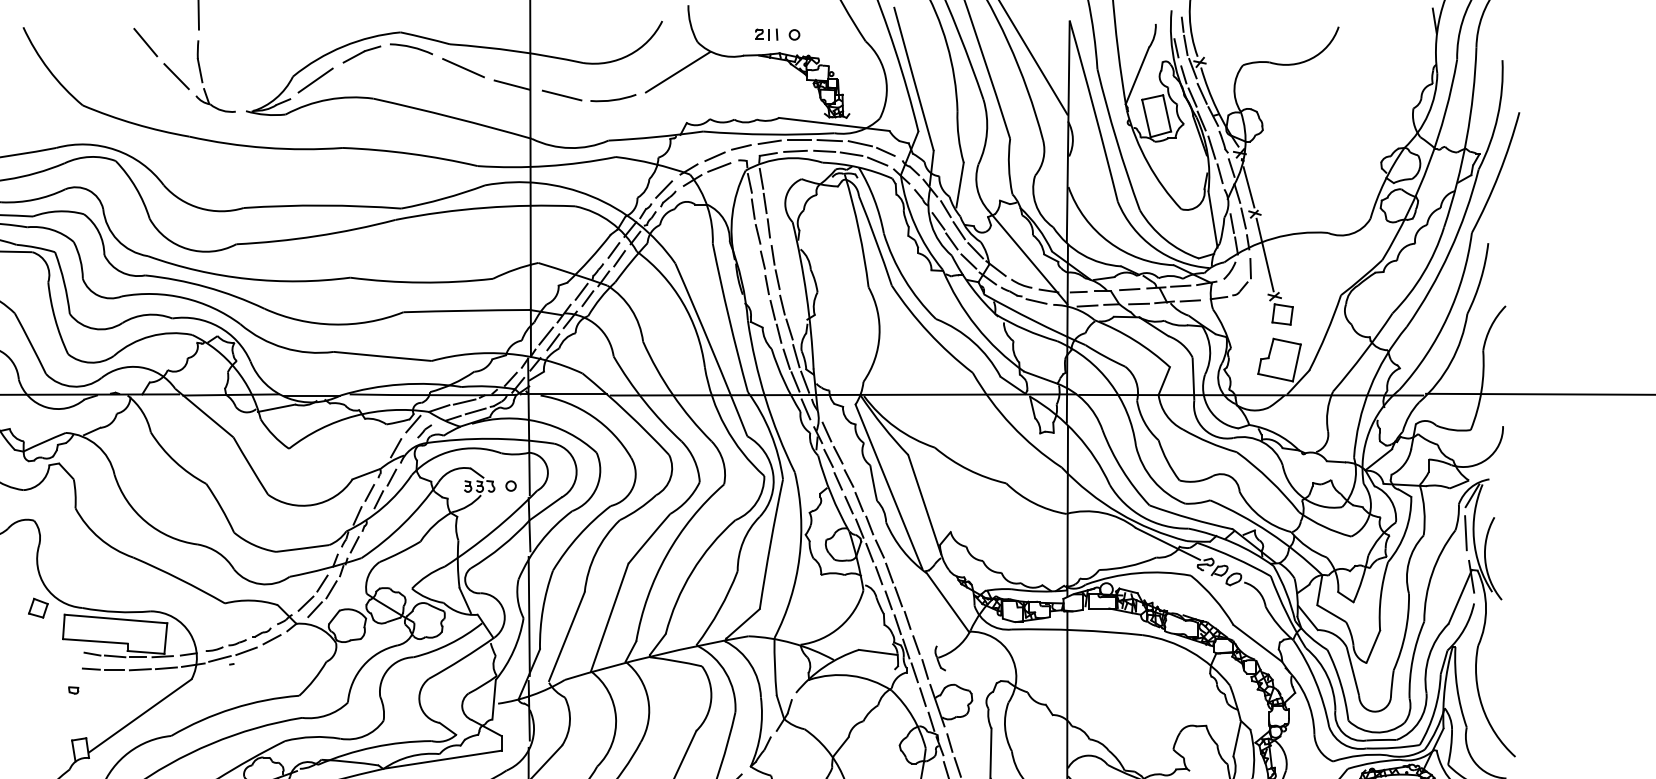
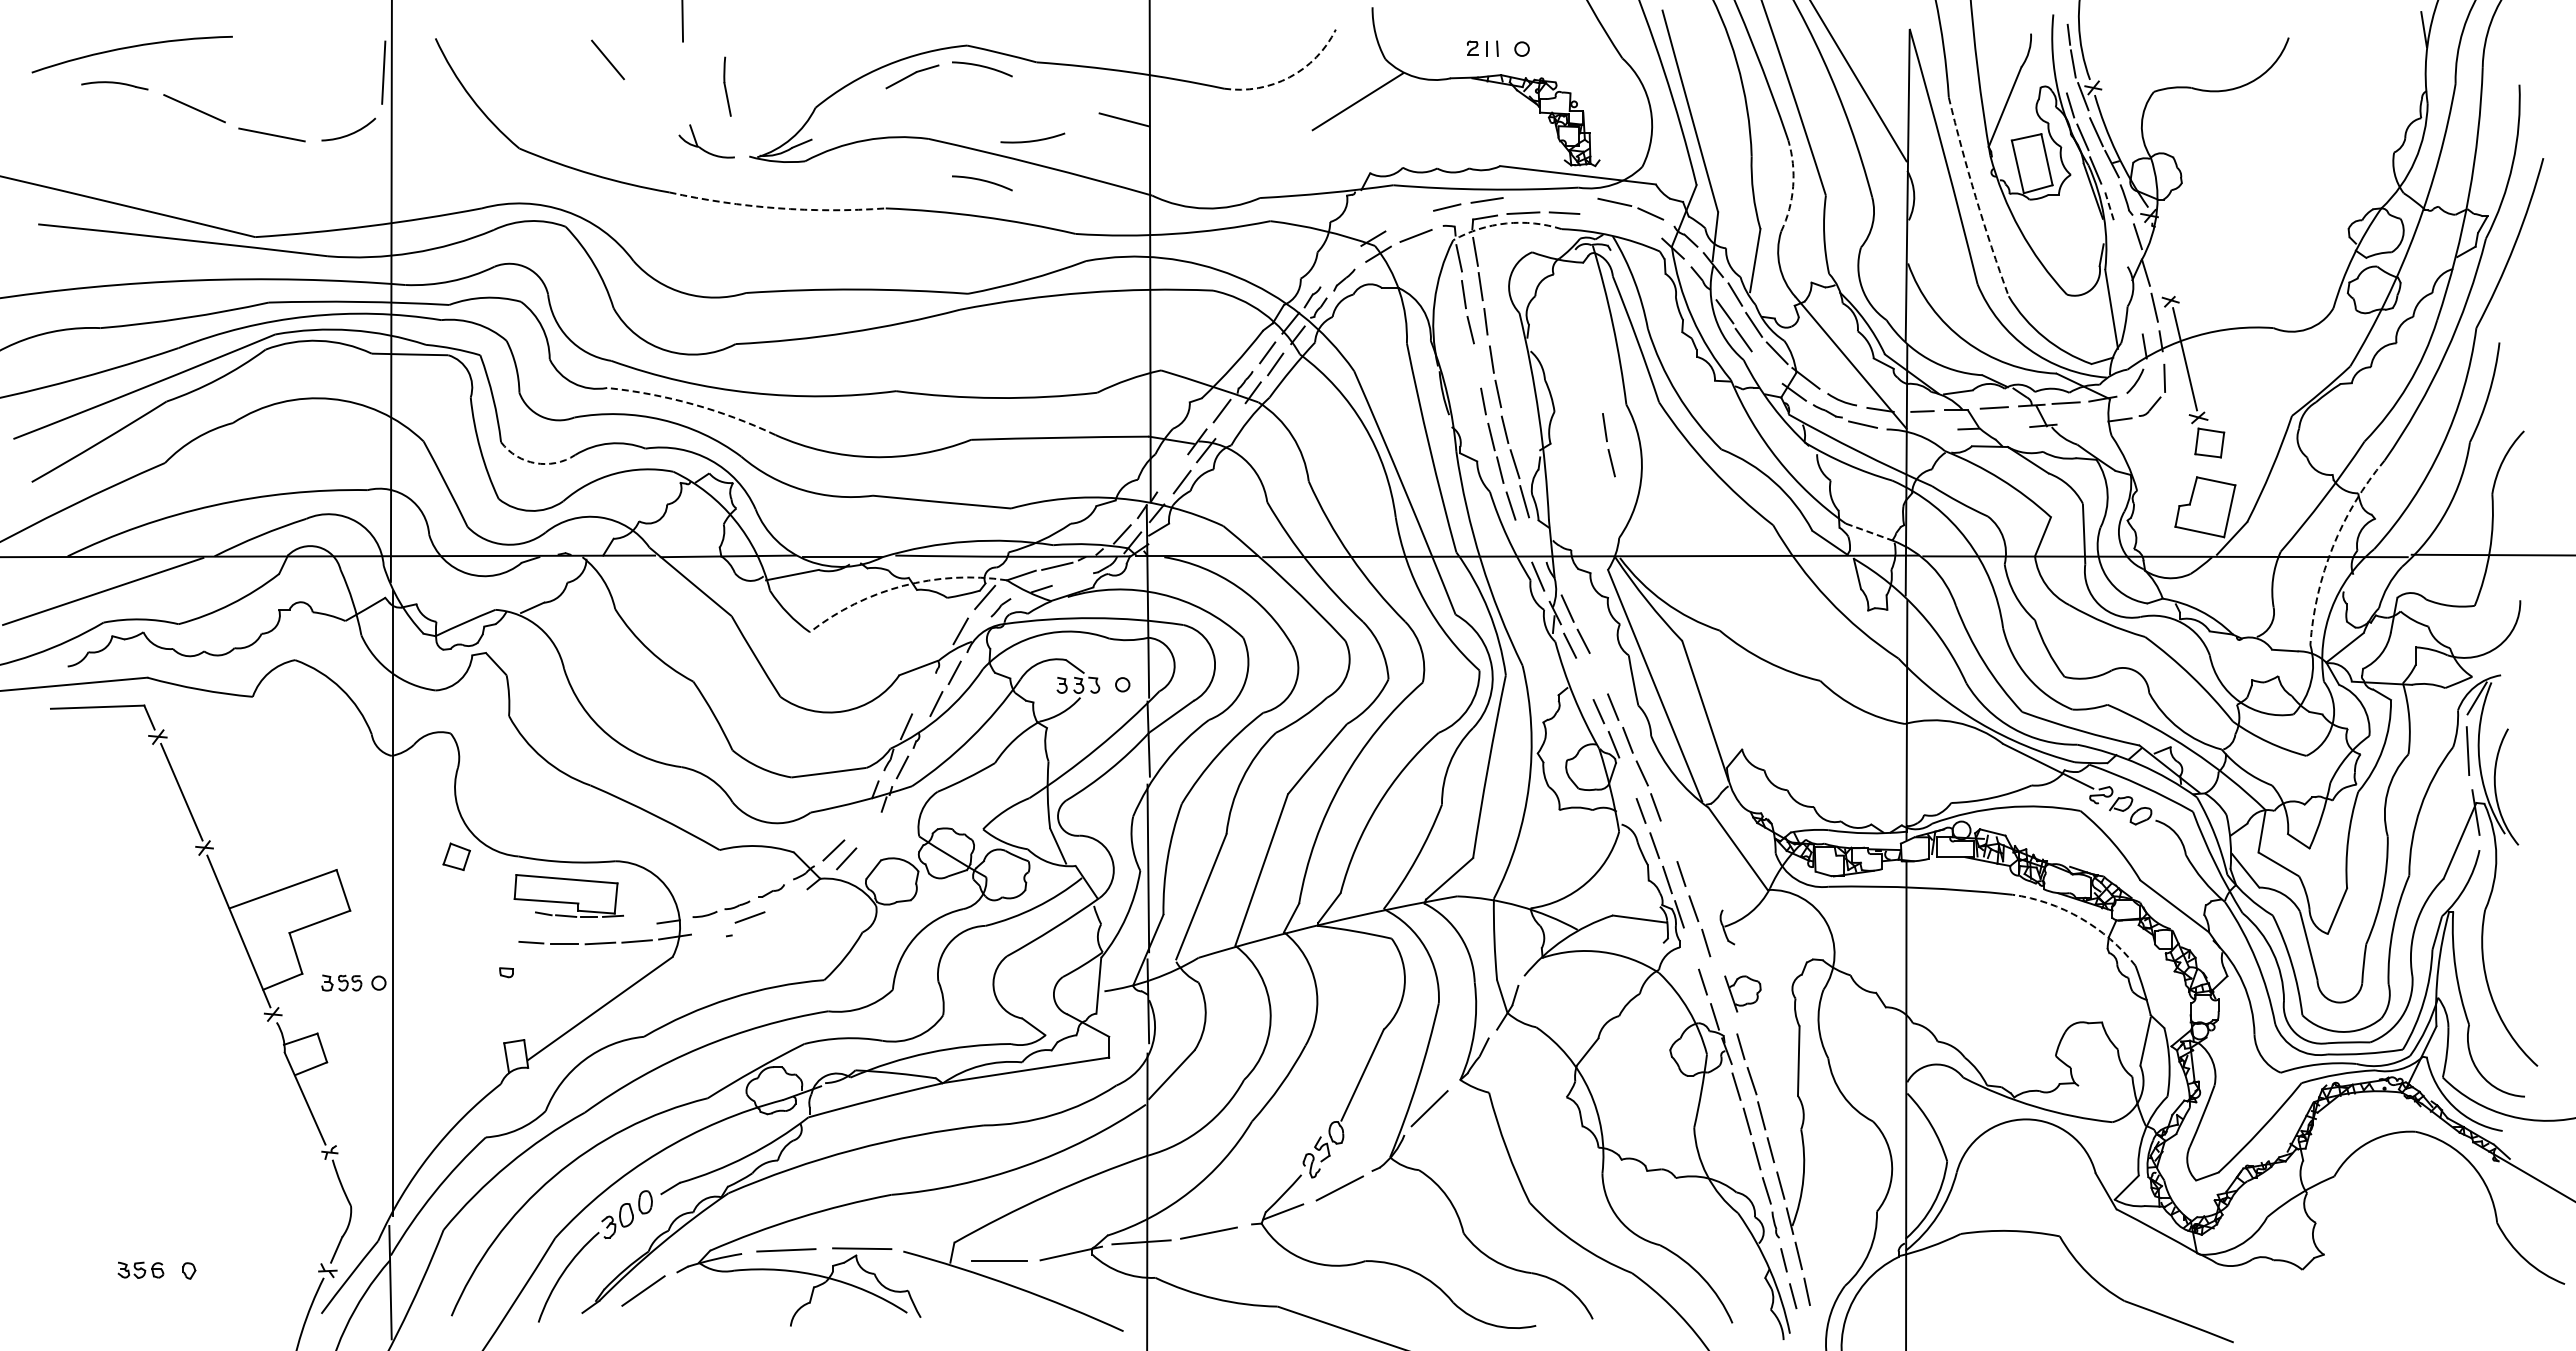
line: (1176, 47) -> (2059, 67), removed
arc: (629, 55) -> (1289, 77), solid -> dashed
part: (200, 61) -> (727, 86), moved
line: (463, 67) -> (1055, 95), removed
line: (176, 76) -> (651, 107), removed
line: (315, 80) -> (847, 113), removed
line: (562, 95) -> (1194, 134), removed
arc: (613, 99) -> (1032, 140), moved
arc: (411, 128) -> (982, 181), added
arc: (987, 132) -> (1793, 186), solid -> dashed
line: (799, 140) -> (1529, 197), removed
line: (829, 140) -> (1571, 197), removed
arc: (1116, 140) -> (1975, 197), solid -> dashed
arc: (266, 148) -> (777, 208), solid -> dashed
line: (1212, 148) -> (2110, 208), solid -> dashed
line: (851, 153) -> (1602, 216), removed
line: (714, 156) -> (1409, 220), removed
arc: (783, 158) -> (1506, 223), solid -> dashed
line: (877, 161) -> (1638, 227), removed
line: (1220, 173) -> (2121, 244), removed
line: (1248, 187) -> (2161, 263), removed
line: (664, 189) -> (1338, 266), removed
line: (1232, 223) -> (2138, 314), removed
line: (762, 260) -> (1477, 366), removed
line: (968, 261) -> (1767, 368), removed
arc: (206, 287) -> (693, 404), solid -> dashed
line: (587, 298) -> (1230, 420), removed
line: (1190, 300) -> (2079, 423), removed
line: (1139, 303) -> (2007, 427), removed
line: (1087, 305) -> (1934, 430), removed
part: (855, 316) -> (1608, 445), added
arc: (94, 329) -> (535, 463), solid -> dashed
line: (545, 336) -> (1171, 473), removed
line: (1041, 378) -> (1869, 532), solid -> dashed
line: (795, 381) -> (1523, 537), removed
line: (804, 382) -> (1536, 538), removed
arc: (1369, 387) -> (2332, 546), solid -> dashed
line: (475, 411) -> (1072, 579), removed
arc: (355, 415) -> (903, 585), solid -> dashed
line: (848, 478) -> (1598, 673), removed
line: (838, 480) -> (1583, 677), removed
line: (369, 493) -> (923, 694), removed
line: (869, 552) -> (1627, 778), removed
line: (322, 583) -> (856, 821), removed
line: (331, 589) -> (869, 830), removed
line: (898, 596) -> (1668, 840), removed
part: (117, 635) -> (568, 895), size x0.7
line: (271, 639) -> (785, 900), removed
arc: (1191, 651) -> (2081, 918), solid -> dashed
line: (219, 659) -> (712, 928), removed
line: (914, 672) -> (1691, 947), removed
part: (951, 705) -> (1742, 993), size x0.6

